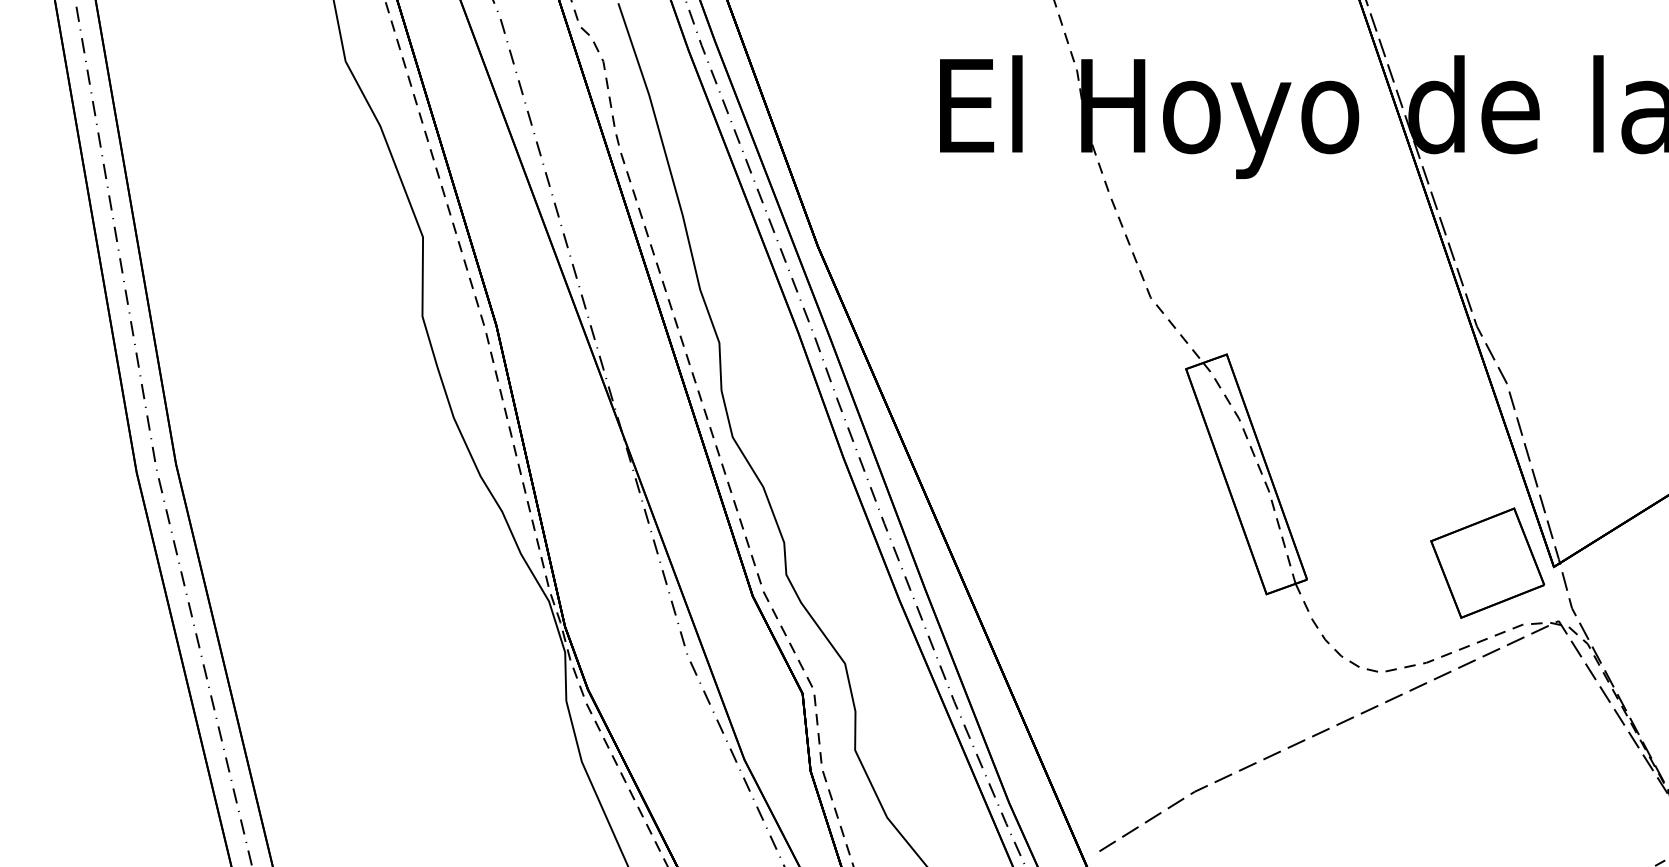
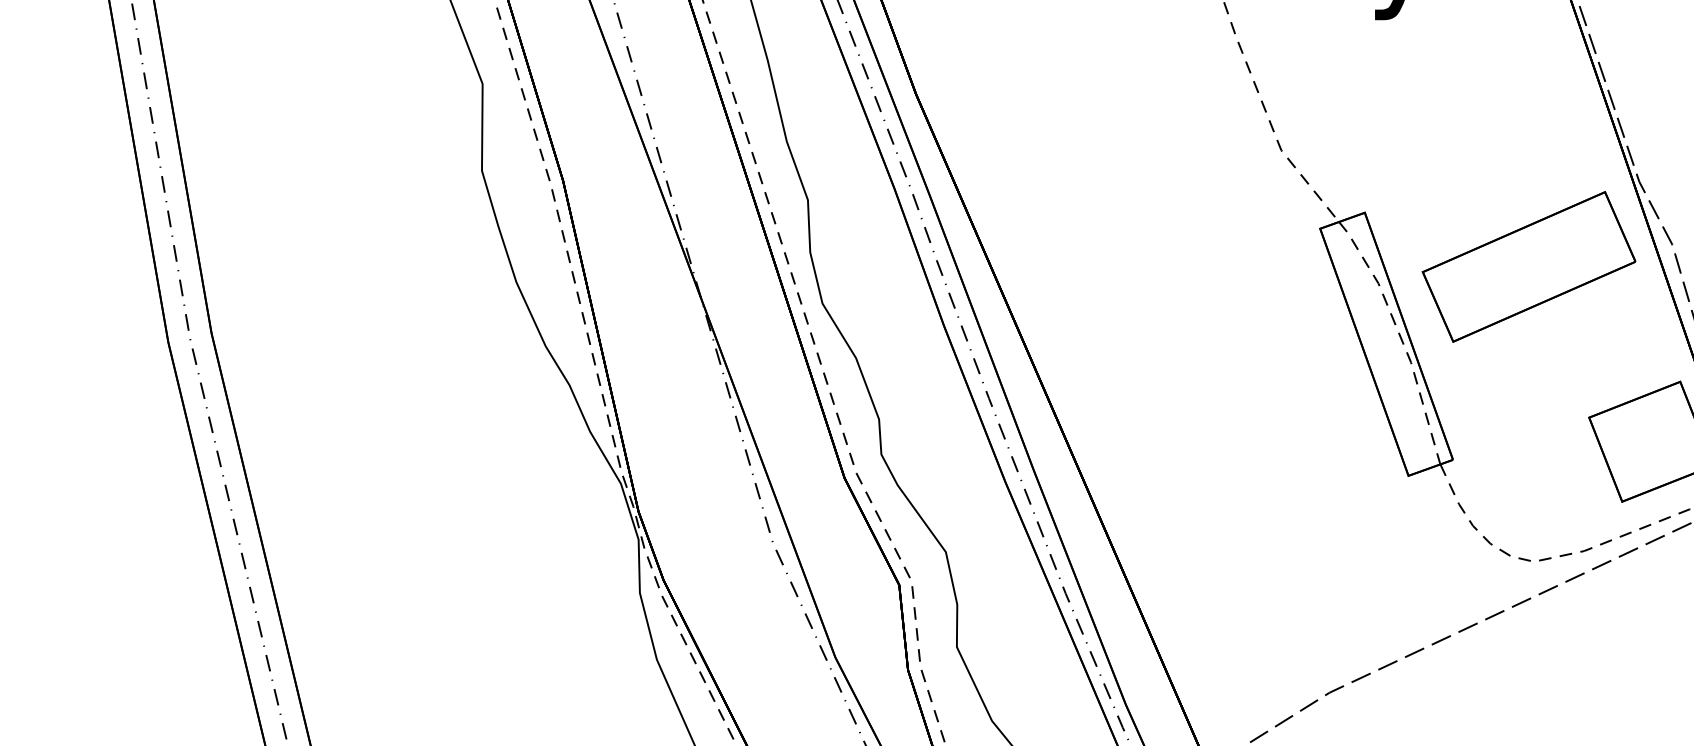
part: (1376, 403) -> (1529, 266), added

